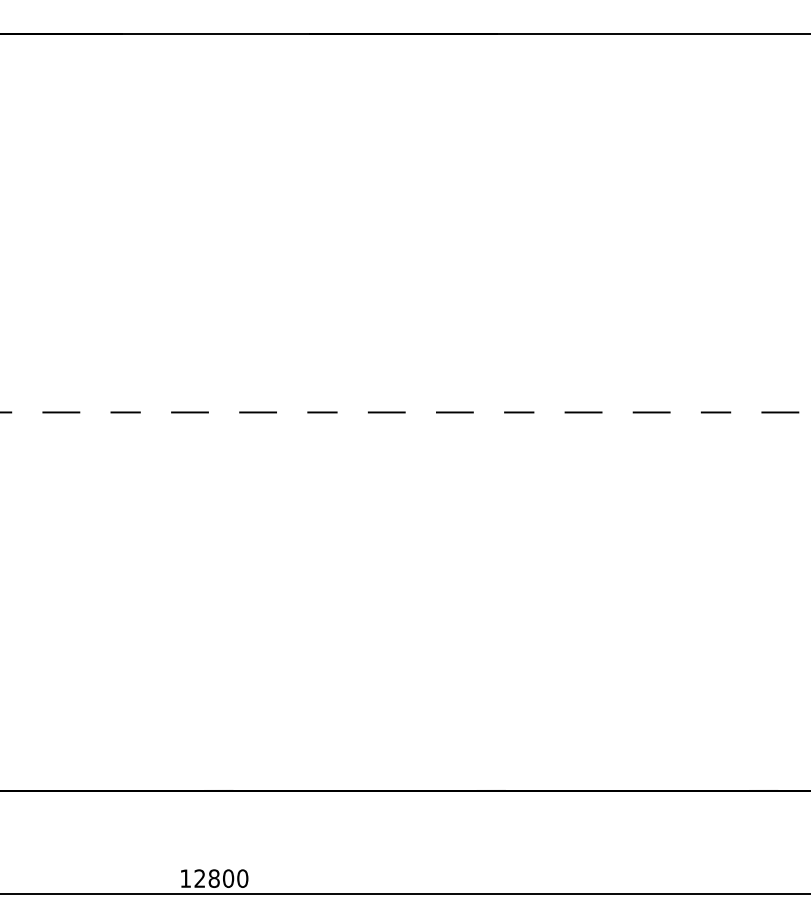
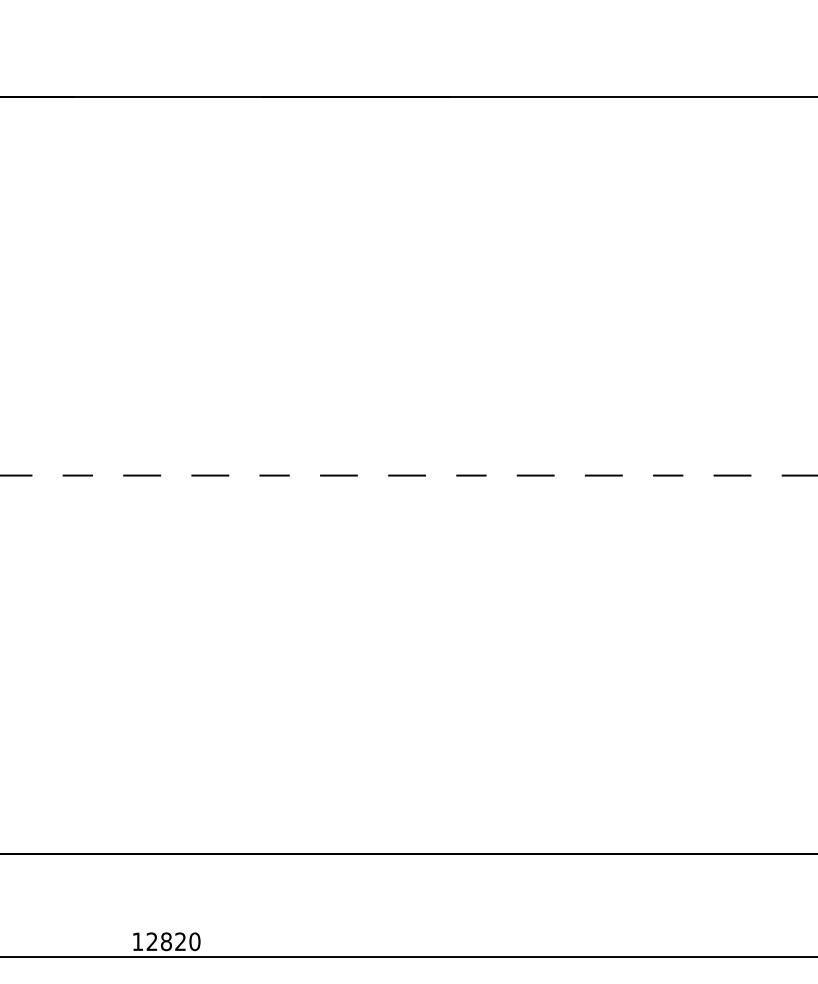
text: (228, 878) -> (180, 941), 12800 -> 12820

